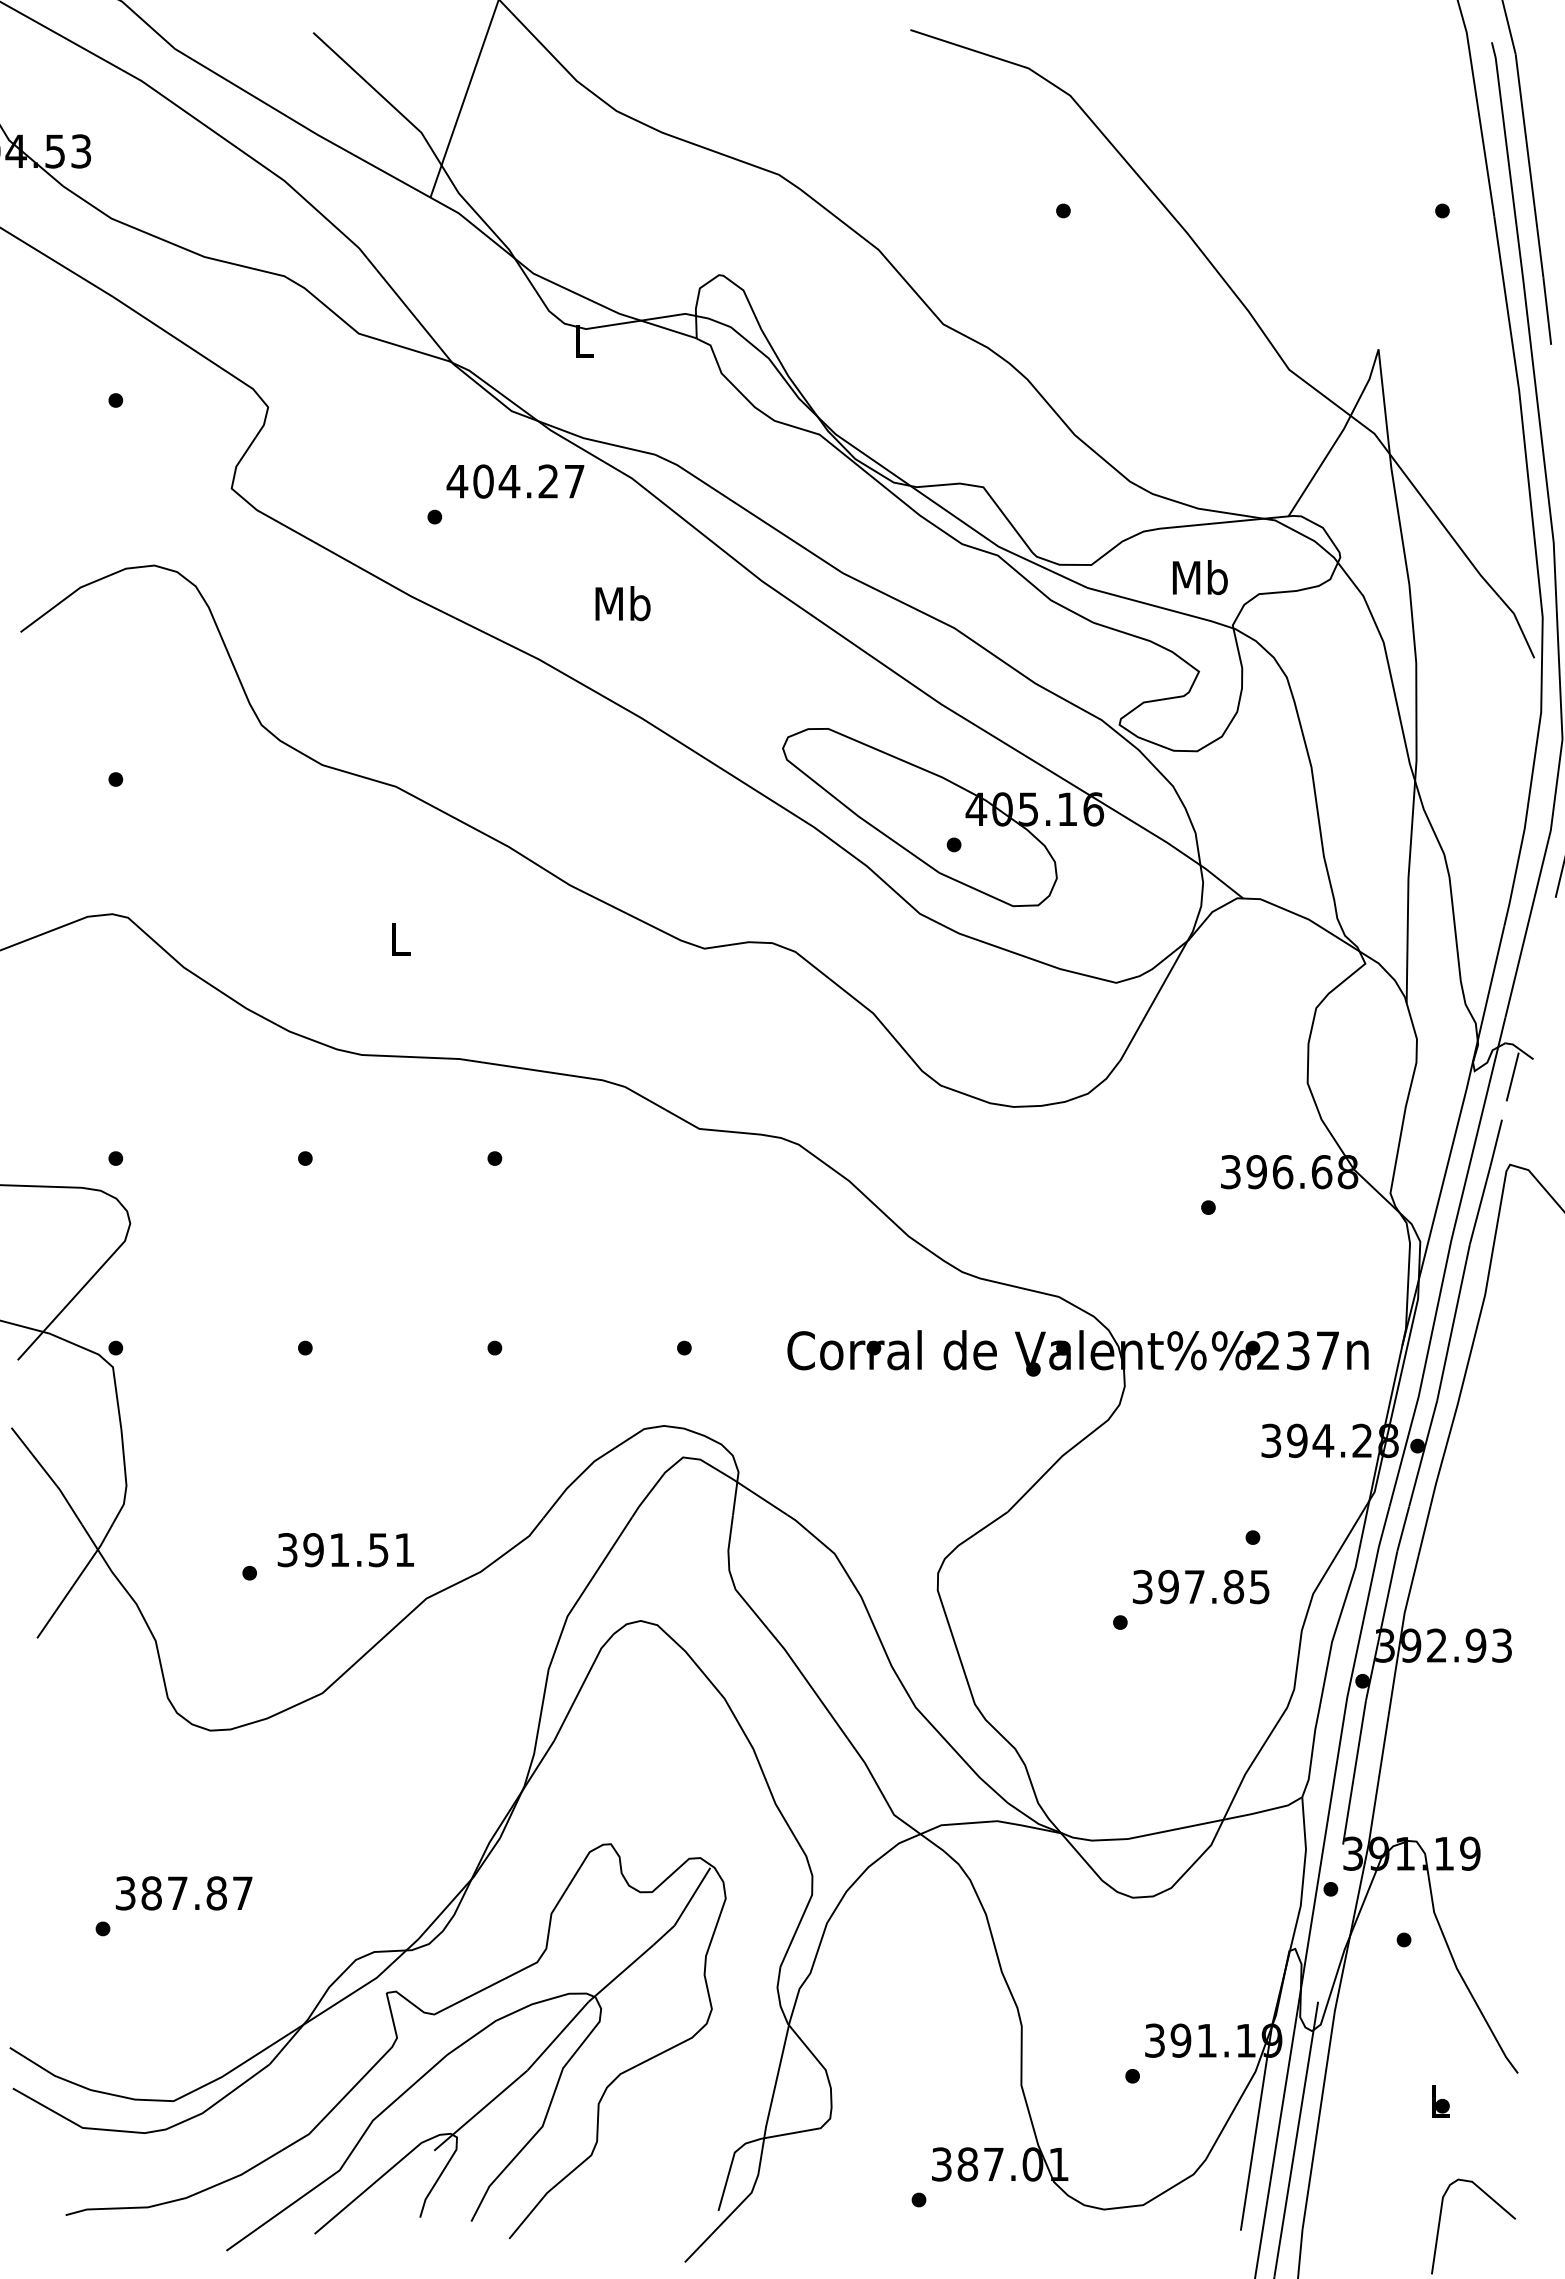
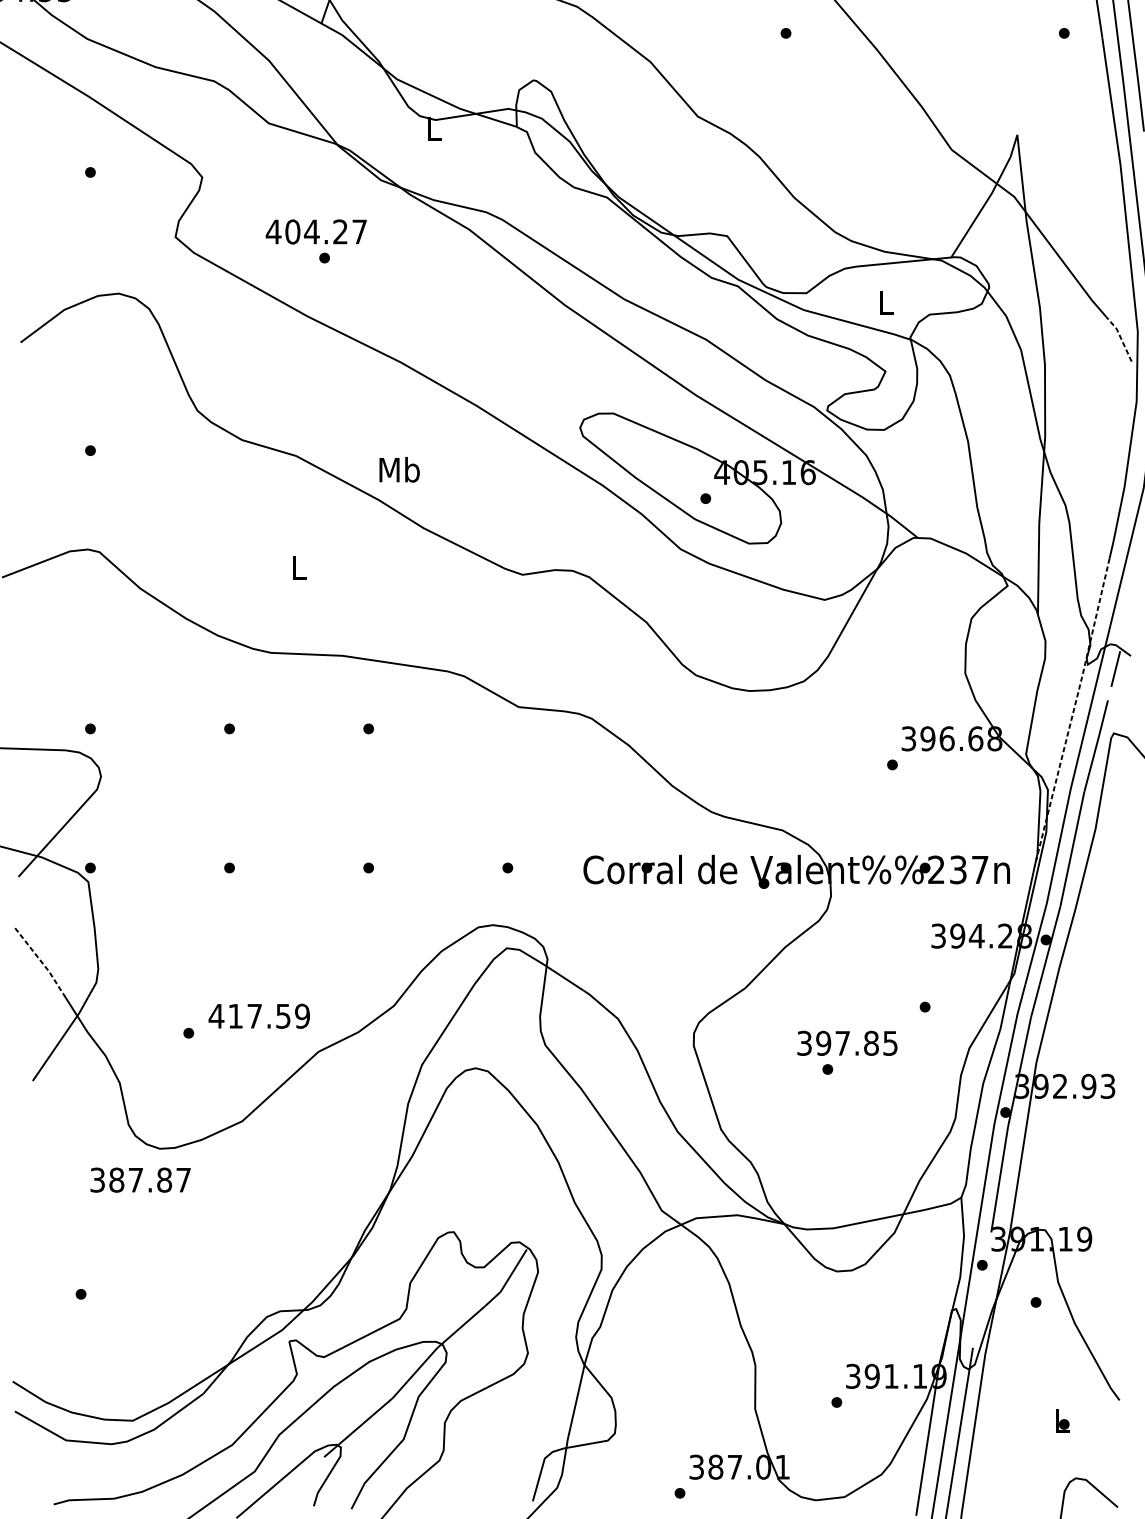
text: (515, 481) -> (316, 231), moved
text: (1199, 577) -> (885, 302), Mb -> L
text: (622, 603) -> (399, 469), moved
line: (1519, 625) -> (1120, 337), solid -> dashed
line: (1454, 1136) -> (1073, 712), solid -> dashed
line: (48, 1475) -> (41, 961), solid -> dashed
text: (345, 1550) -> (259, 1016), 391.51 -> 417.59
text: (1201, 1587) -> (847, 1043), moved
text: (183, 1893) -> (140, 1180), moved

